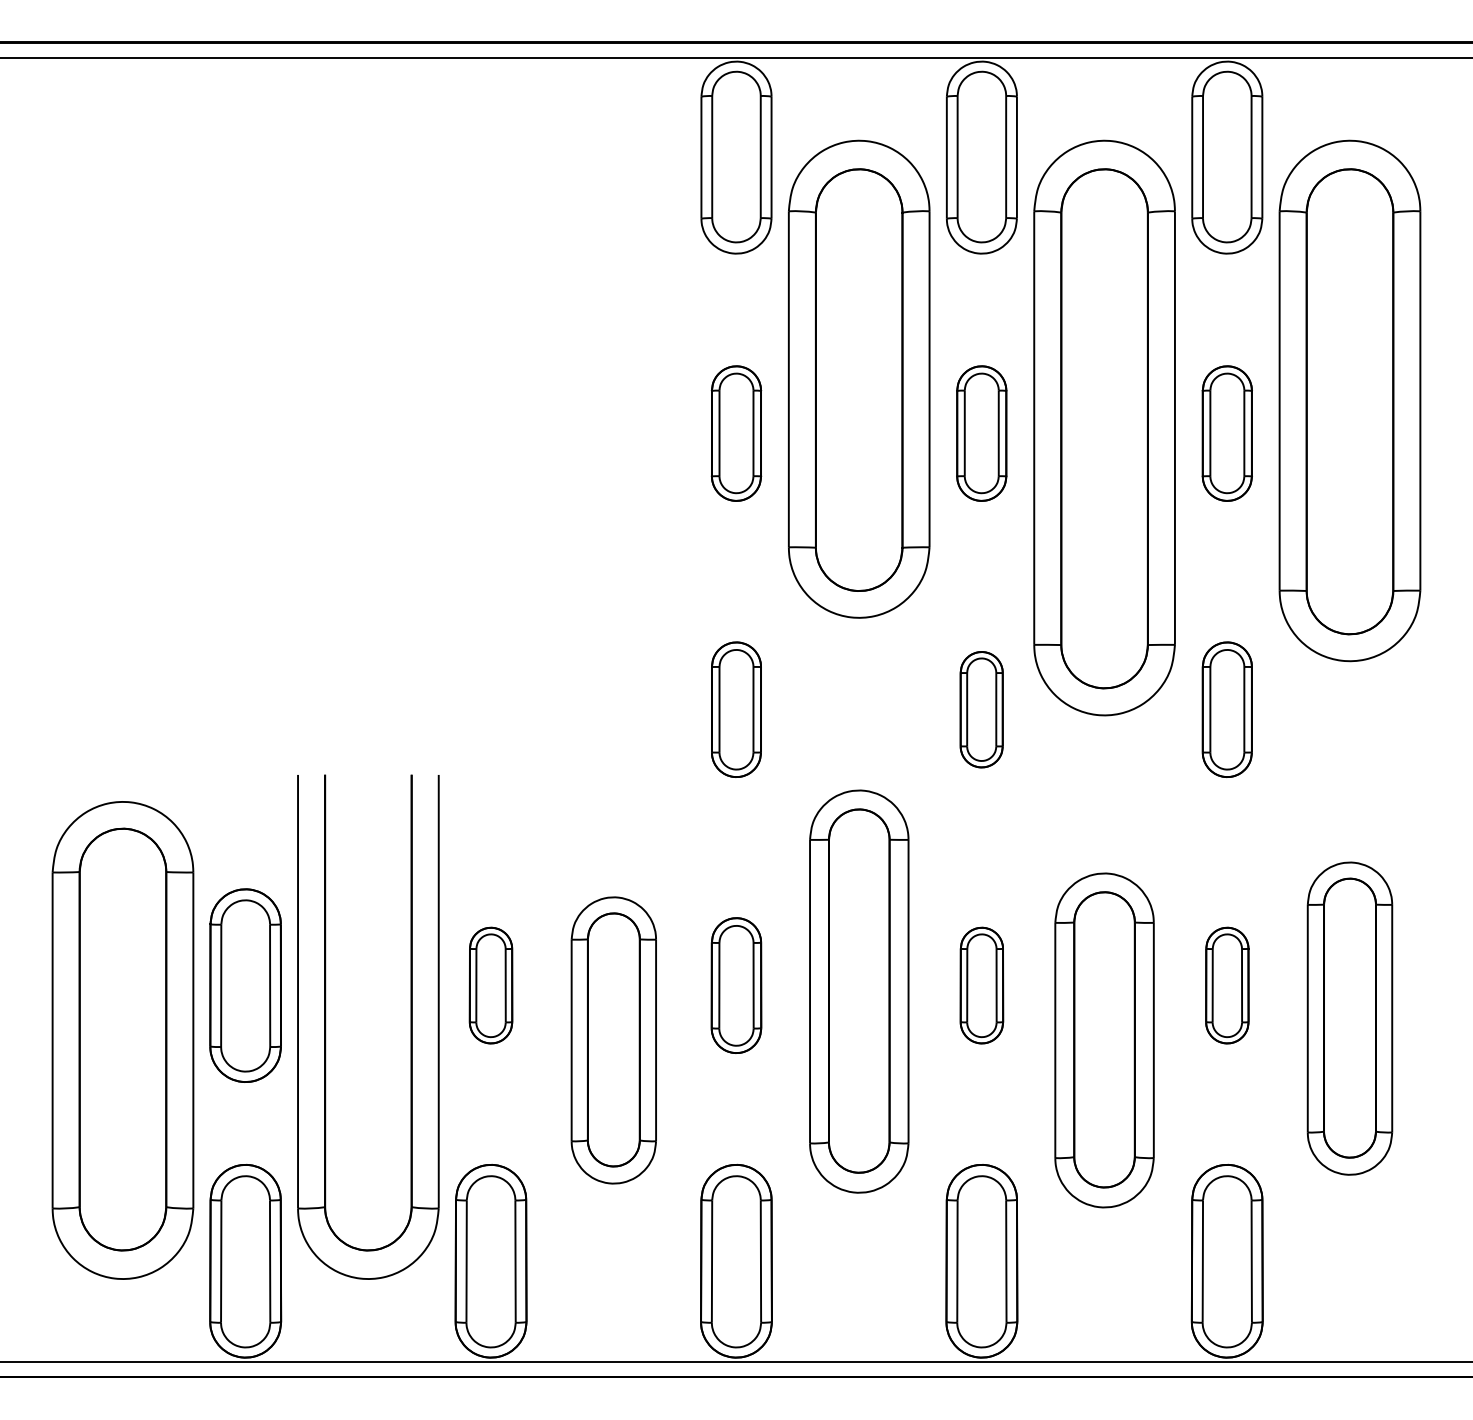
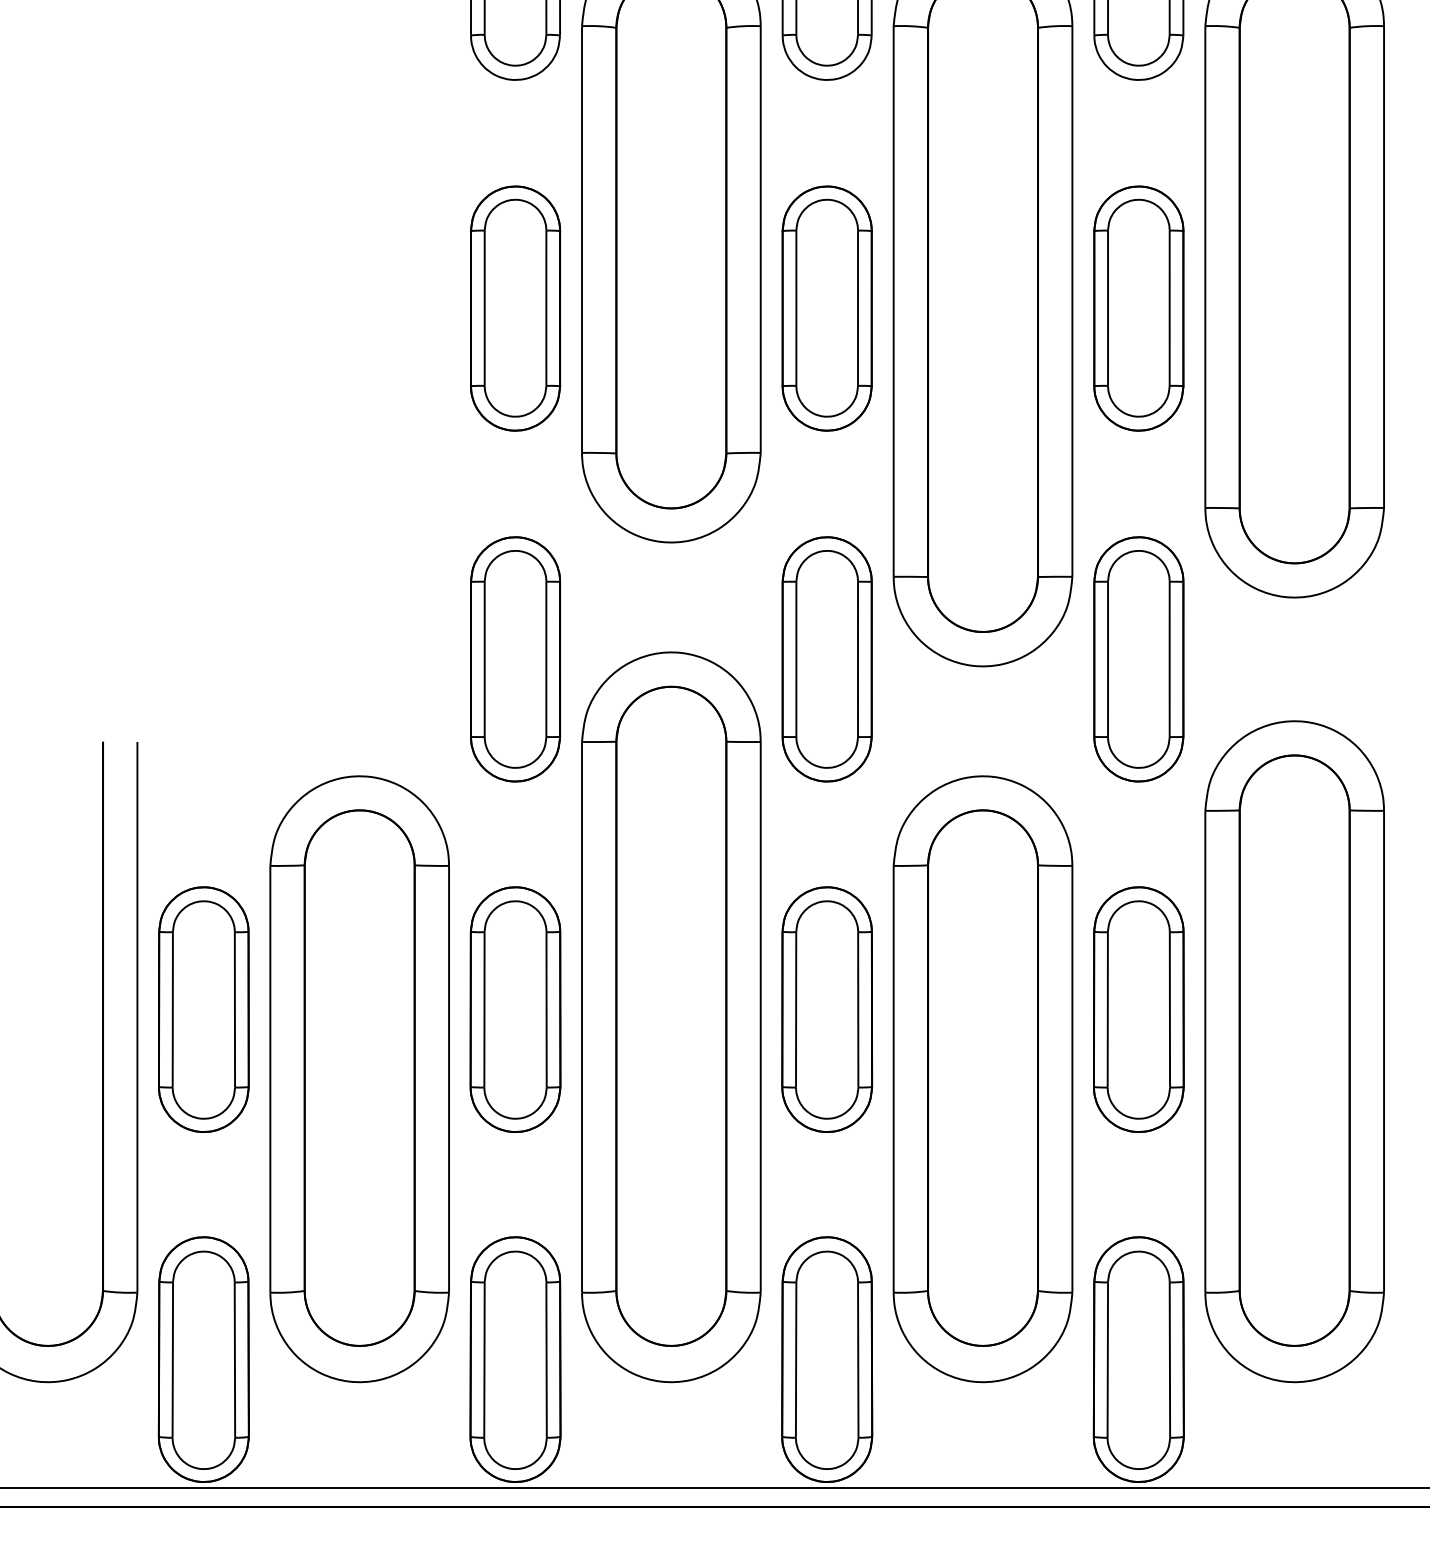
part: (736, 433) -> (515, 308), size x1.43
part: (981, 433) -> (826, 308), size x1.43
part: (1227, 433) -> (1139, 308), size x1.43
part: (736, 709) -> (515, 658), size x1.43
part: (981, 709) -> (826, 658), size x1.67
part: (1227, 709) -> (1139, 658), size x1.43
part: (490, 985) -> (203, 1009), size x1.67
part: (736, 985) -> (515, 1009), size x1.43
part: (981, 985) -> (826, 1009), size x1.67
part: (1227, 985) -> (1139, 1009), size x1.67
part: (859, 991) -> (671, 1017), size x1.43
part: (1349, 1018) -> (1294, 1051), size x1.67
part: (613, 1040) -> (359, 1079), size x1.67
part: (1104, 1040) -> (982, 1079), size x1.43

